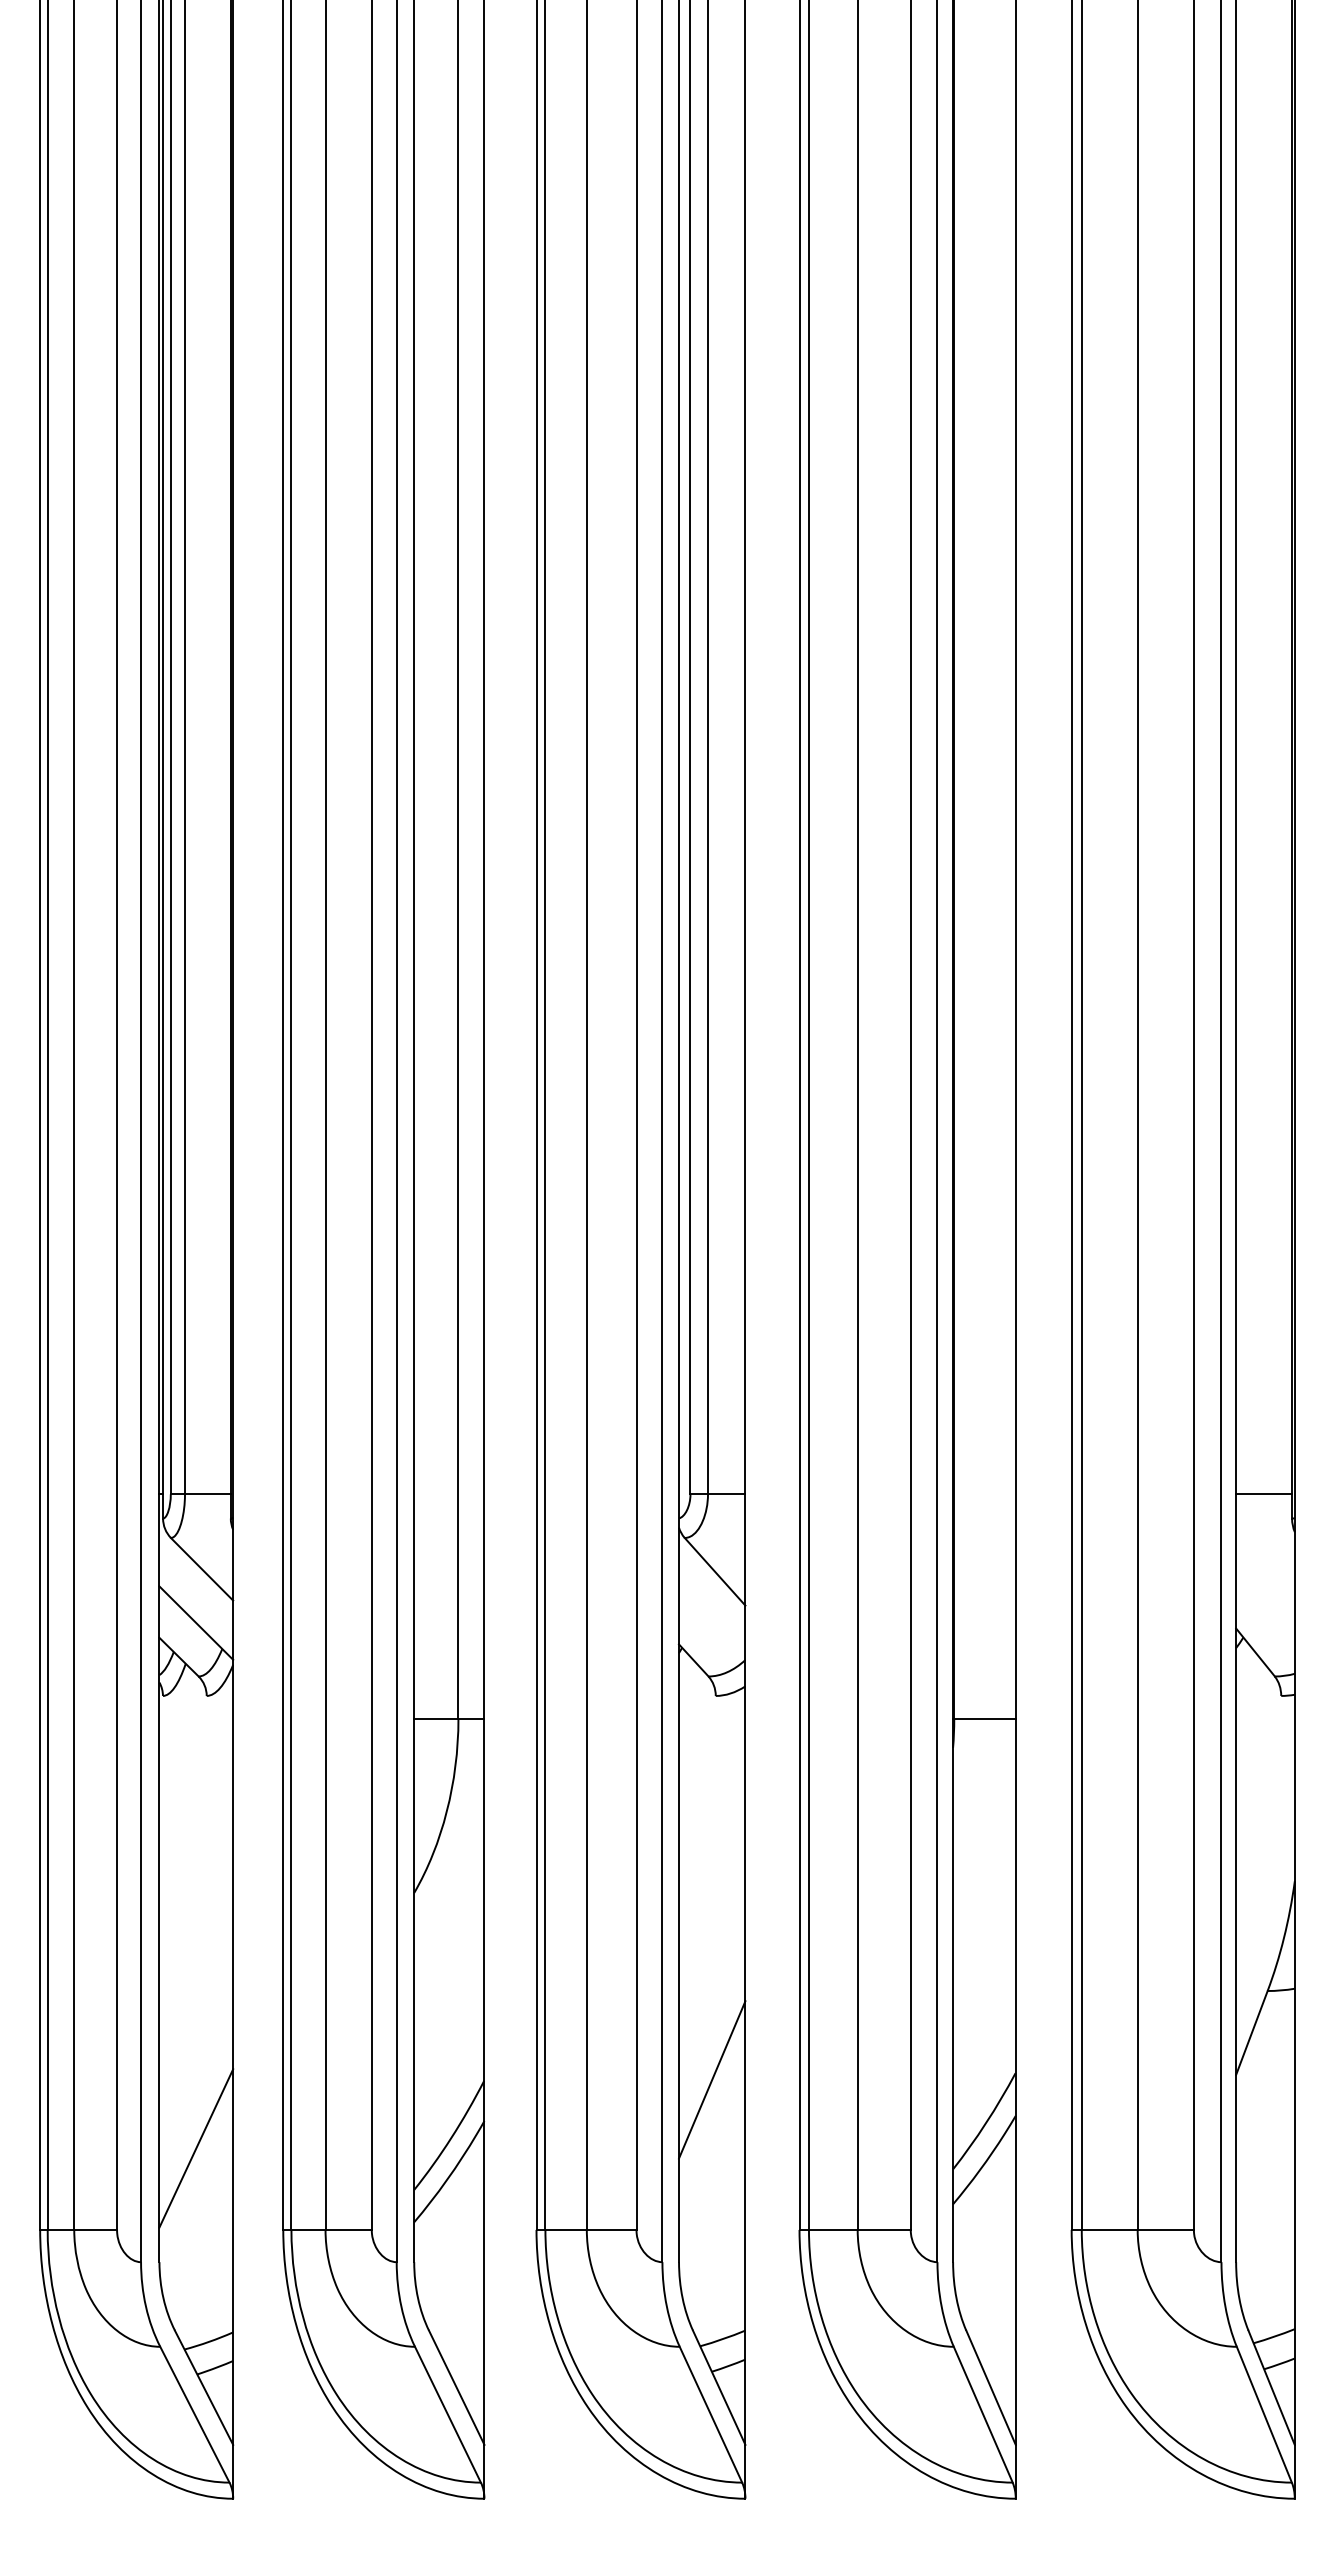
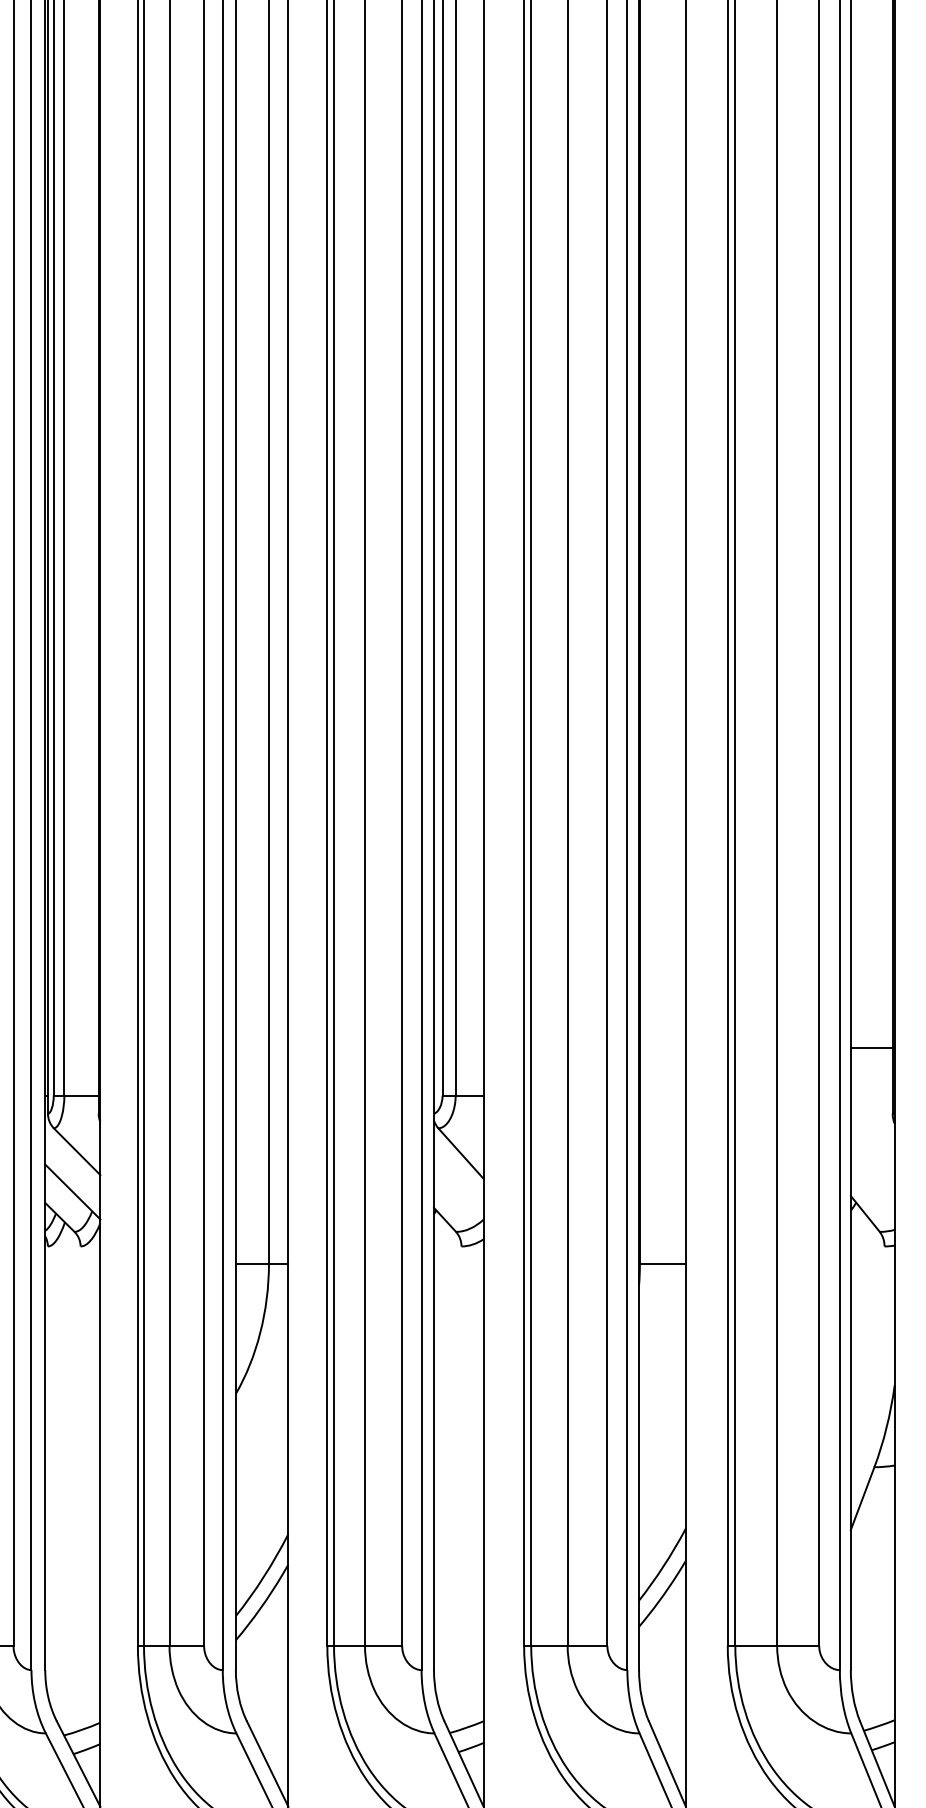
line: (1264, 1494) -> (872, 1047), moved
line: (711, 2079) -> (458, 1533), removed
line: (196, 2148) -> (72, 1585), removed

